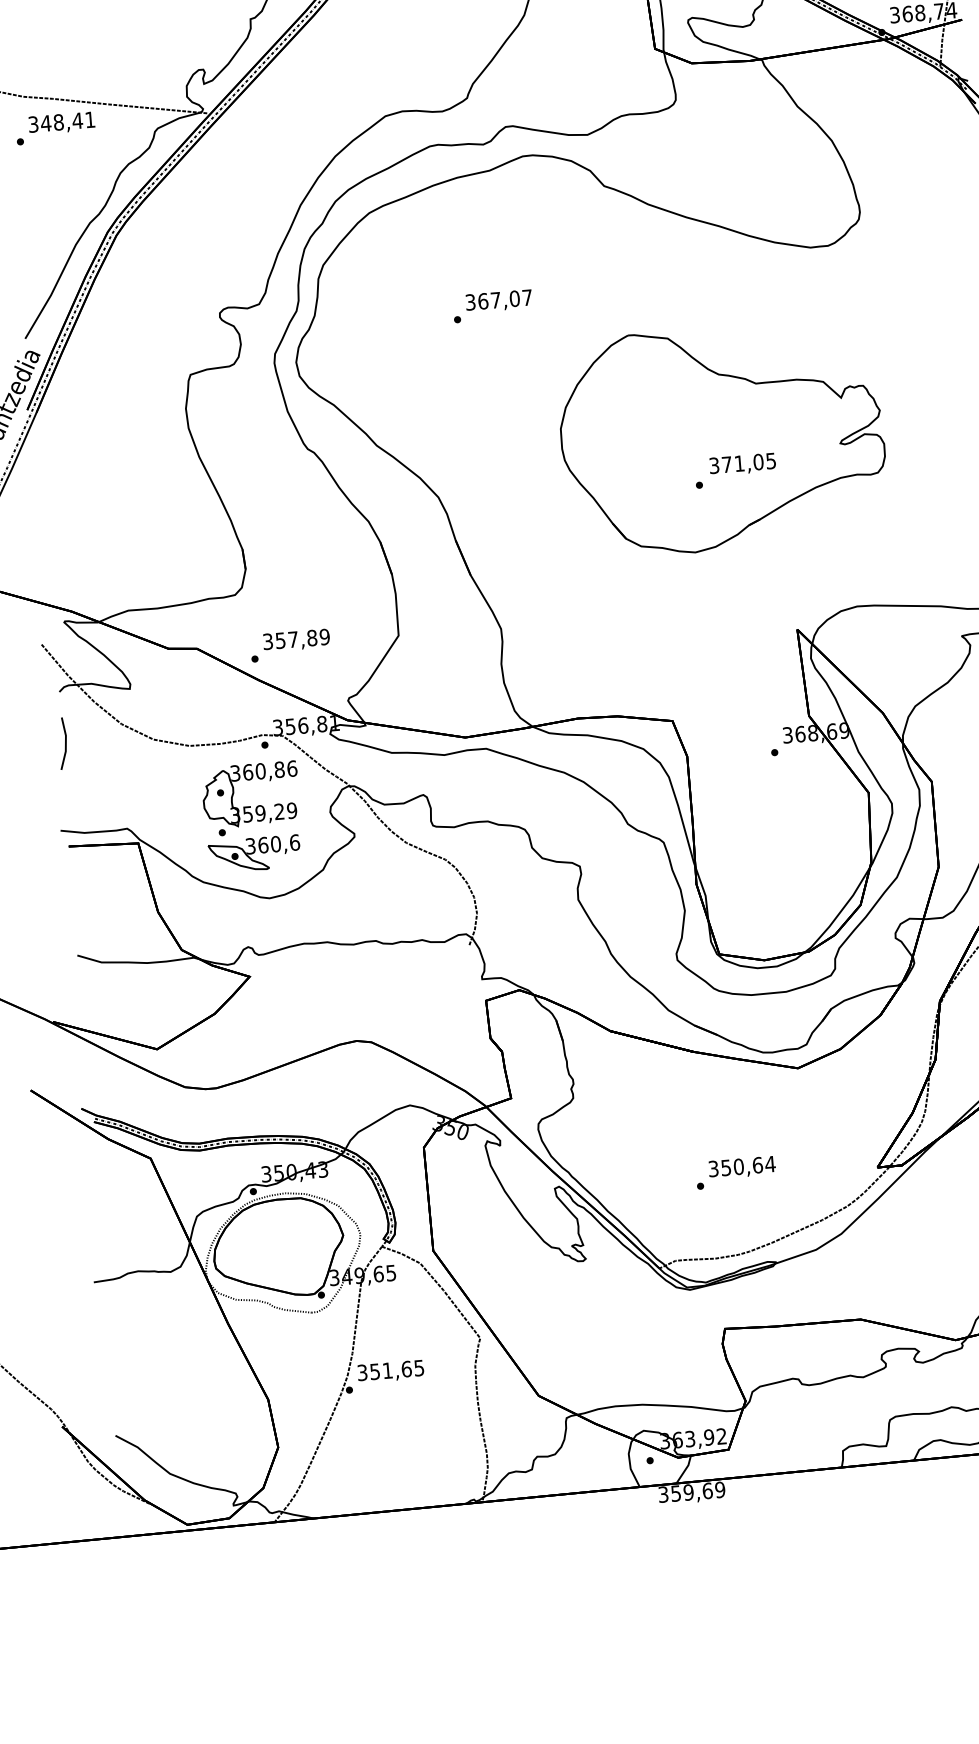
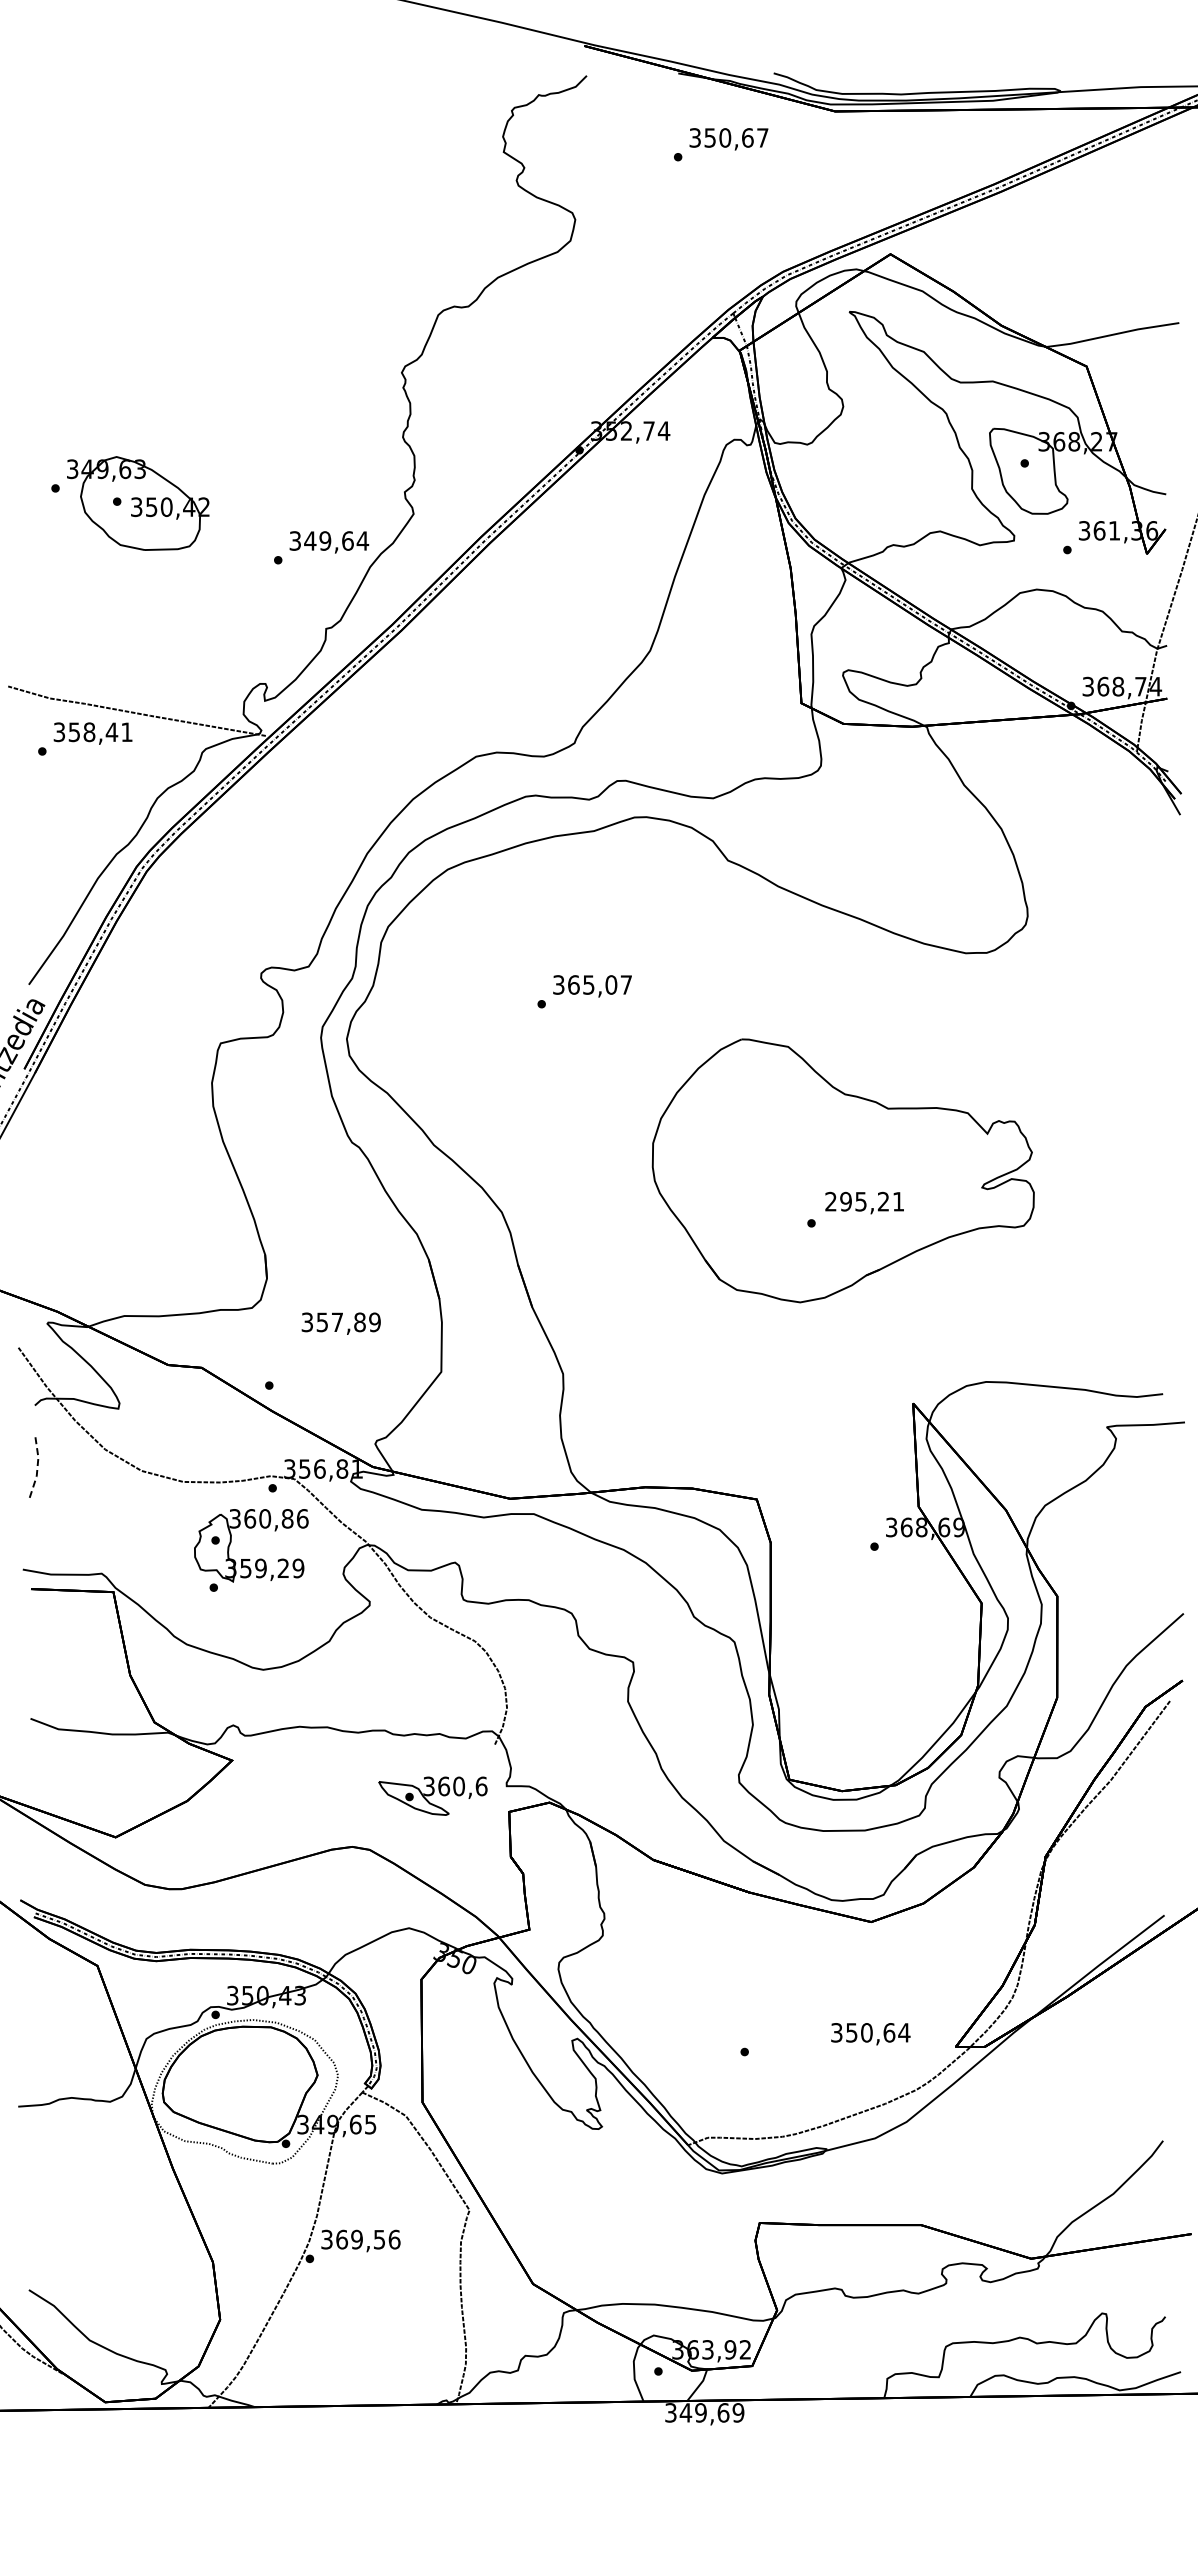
text: (46, 123) -> (74, 732), 348,41 -> 358,41
text: (495, 299) -> (588, 984), 367,07 -> 365,07
text: (742, 463) -> (864, 1201), 371,05 -> 295,21
text: (295, 640) -> (340, 1323), moved
line: (65, 743) -> (37, 1466), solid -> dashed
part: (254, 853) -> (432, 1795), moved
text: (742, 1168) -> (870, 2034), moved
text: (397, 1369) -> (368, 2239), 351,65 -> 369,56
text: (675, 1493) -> (685, 2412), 359,69 -> 349,69

